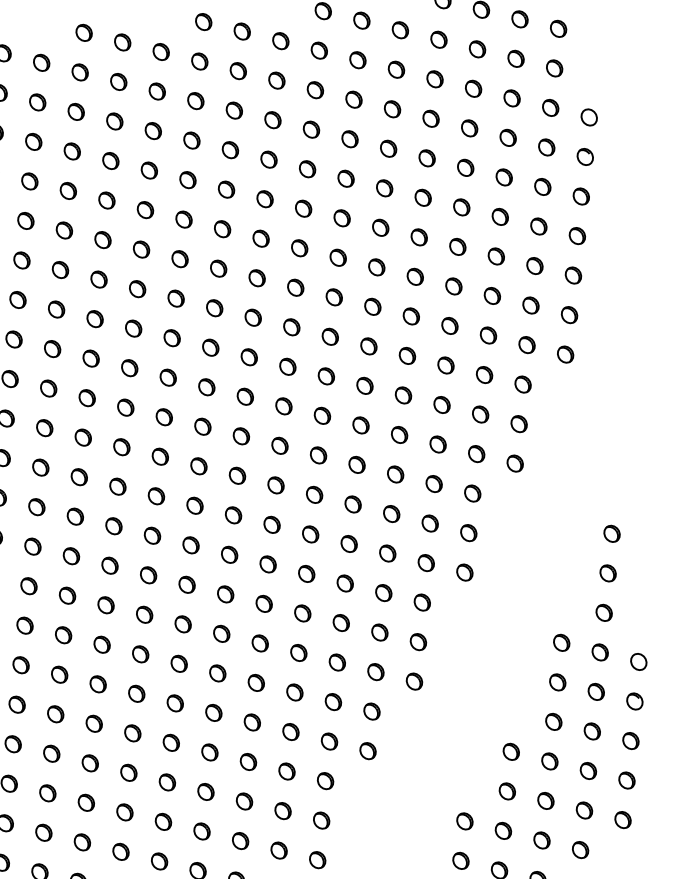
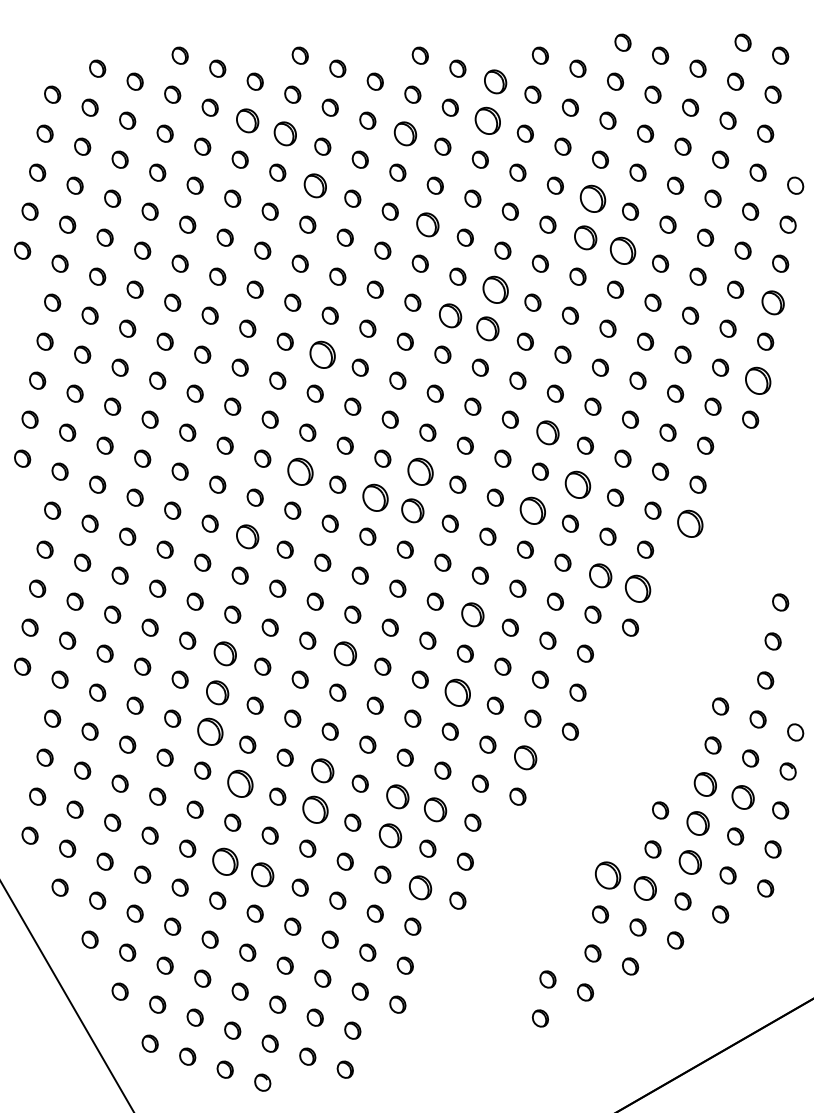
part: (279, 40) -> (494, 81), size x1.4
part: (276, 80) -> (487, 120), size x1.6
part: (194, 100) -> (404, 133), size x1.4
part: (37, 102) -> (247, 120), size x1.4
part: (75, 111) -> (284, 133), size x1.4
part: (388, 148) -> (592, 198), size x1.6
part: (110, 160) -> (314, 185), size x1.4
part: (383, 188) -> (584, 237), size x1.4
part: (226, 189) -> (427, 224), size x1.4
part: (422, 197) -> (622, 250), size x1.6
part: (576, 235) -> (772, 302), size x1.4
part: (298, 248) -> (494, 289), size x1.6
part: (256, 278) -> (449, 315), size x1.4
part: (295, 287) -> (487, 328), size x1.4
part: (568, 314) -> (757, 380), size x1.6
part: (133, 328) -> (322, 354), size x1.6
part: (364, 385) -> (547, 432), size x1.4
part: (399, 434) -> (577, 484), size x1.6
part: (240, 436) -> (419, 471), size x1.6
part: (121, 447) -> (299, 471), size x1.6
part: (515, 463) -> (690, 523), size x1.6
part: (356, 464) -> (532, 510), size x1.6
part: (198, 466) -> (374, 497), size x1.6
part: (237, 475) -> (412, 510), size x1.4
part: (75, 516) -> (247, 536), size x1.4
part: (429, 523) -> (599, 575), size x1.4
part: (468, 532) -> (637, 588), size x1.6
part: (306, 573) -> (472, 614), size x1.4
part: (182, 624) -> (344, 653), size x1.4
part: (62, 635) -> (224, 653), size x1.4
part: (298, 652) -> (457, 692), size x1.6
part: (59, 674) -> (217, 692), size x1.4
part: (371, 711) -> (524, 757), size x1.4
part: (54, 714) -> (209, 731), size x1.6
part: (553, 721) -> (705, 784), size x1.4
part: (591, 731) -> (742, 797), size x1.4
part: (171, 742) -> (322, 770), size x1.4
part: (248, 761) -> (397, 796), size x1.4
part: (549, 761) -> (697, 823), size x1.4
part: (89, 763) -> (239, 783), size x1.6
part: (286, 771) -> (434, 809), size x1.4
part: (166, 782) -> (314, 809), size x1.6
part: (545, 800) -> (690, 862), size x1.4
part: (243, 801) -> (389, 835), size x1.4
part: (464, 821) -> (607, 875), size x1.6
part: (503, 830) -> (645, 888), size x1.4
part: (81, 842) -> (224, 861), size x1.6
part: (278, 850) -> (419, 887), size x1.4
part: (120, 851) -> (262, 874), size x1.4

